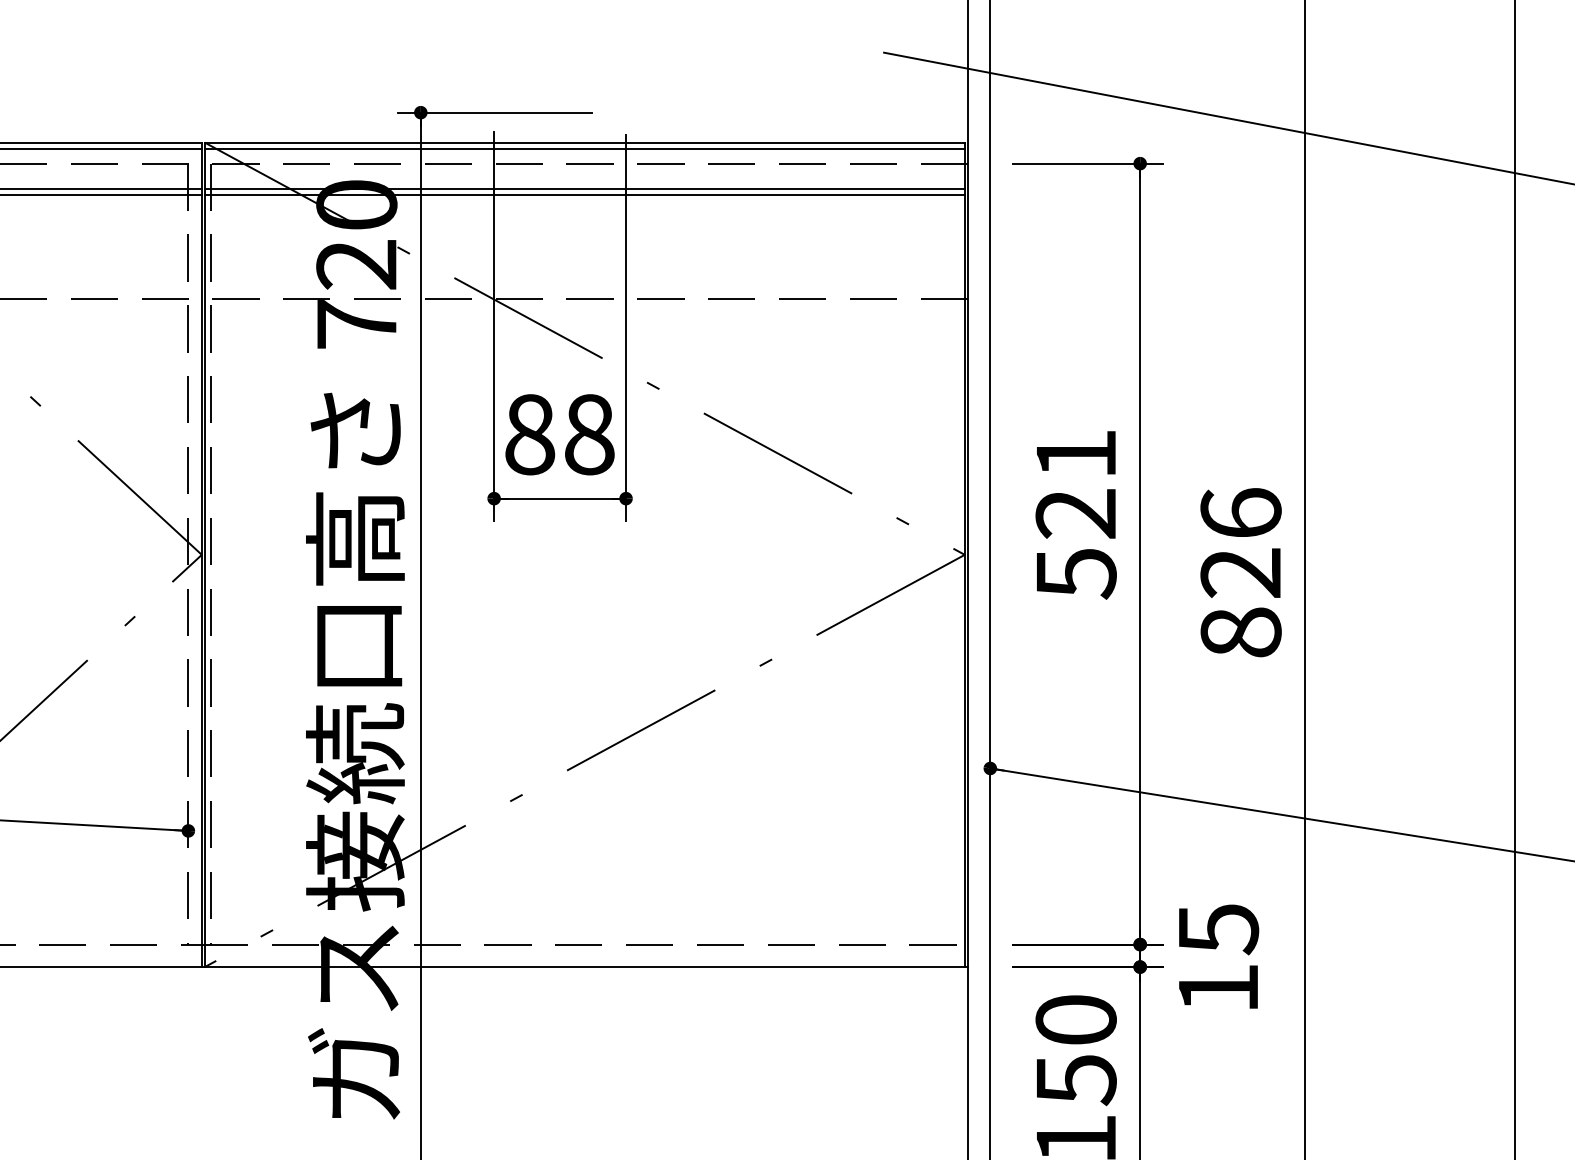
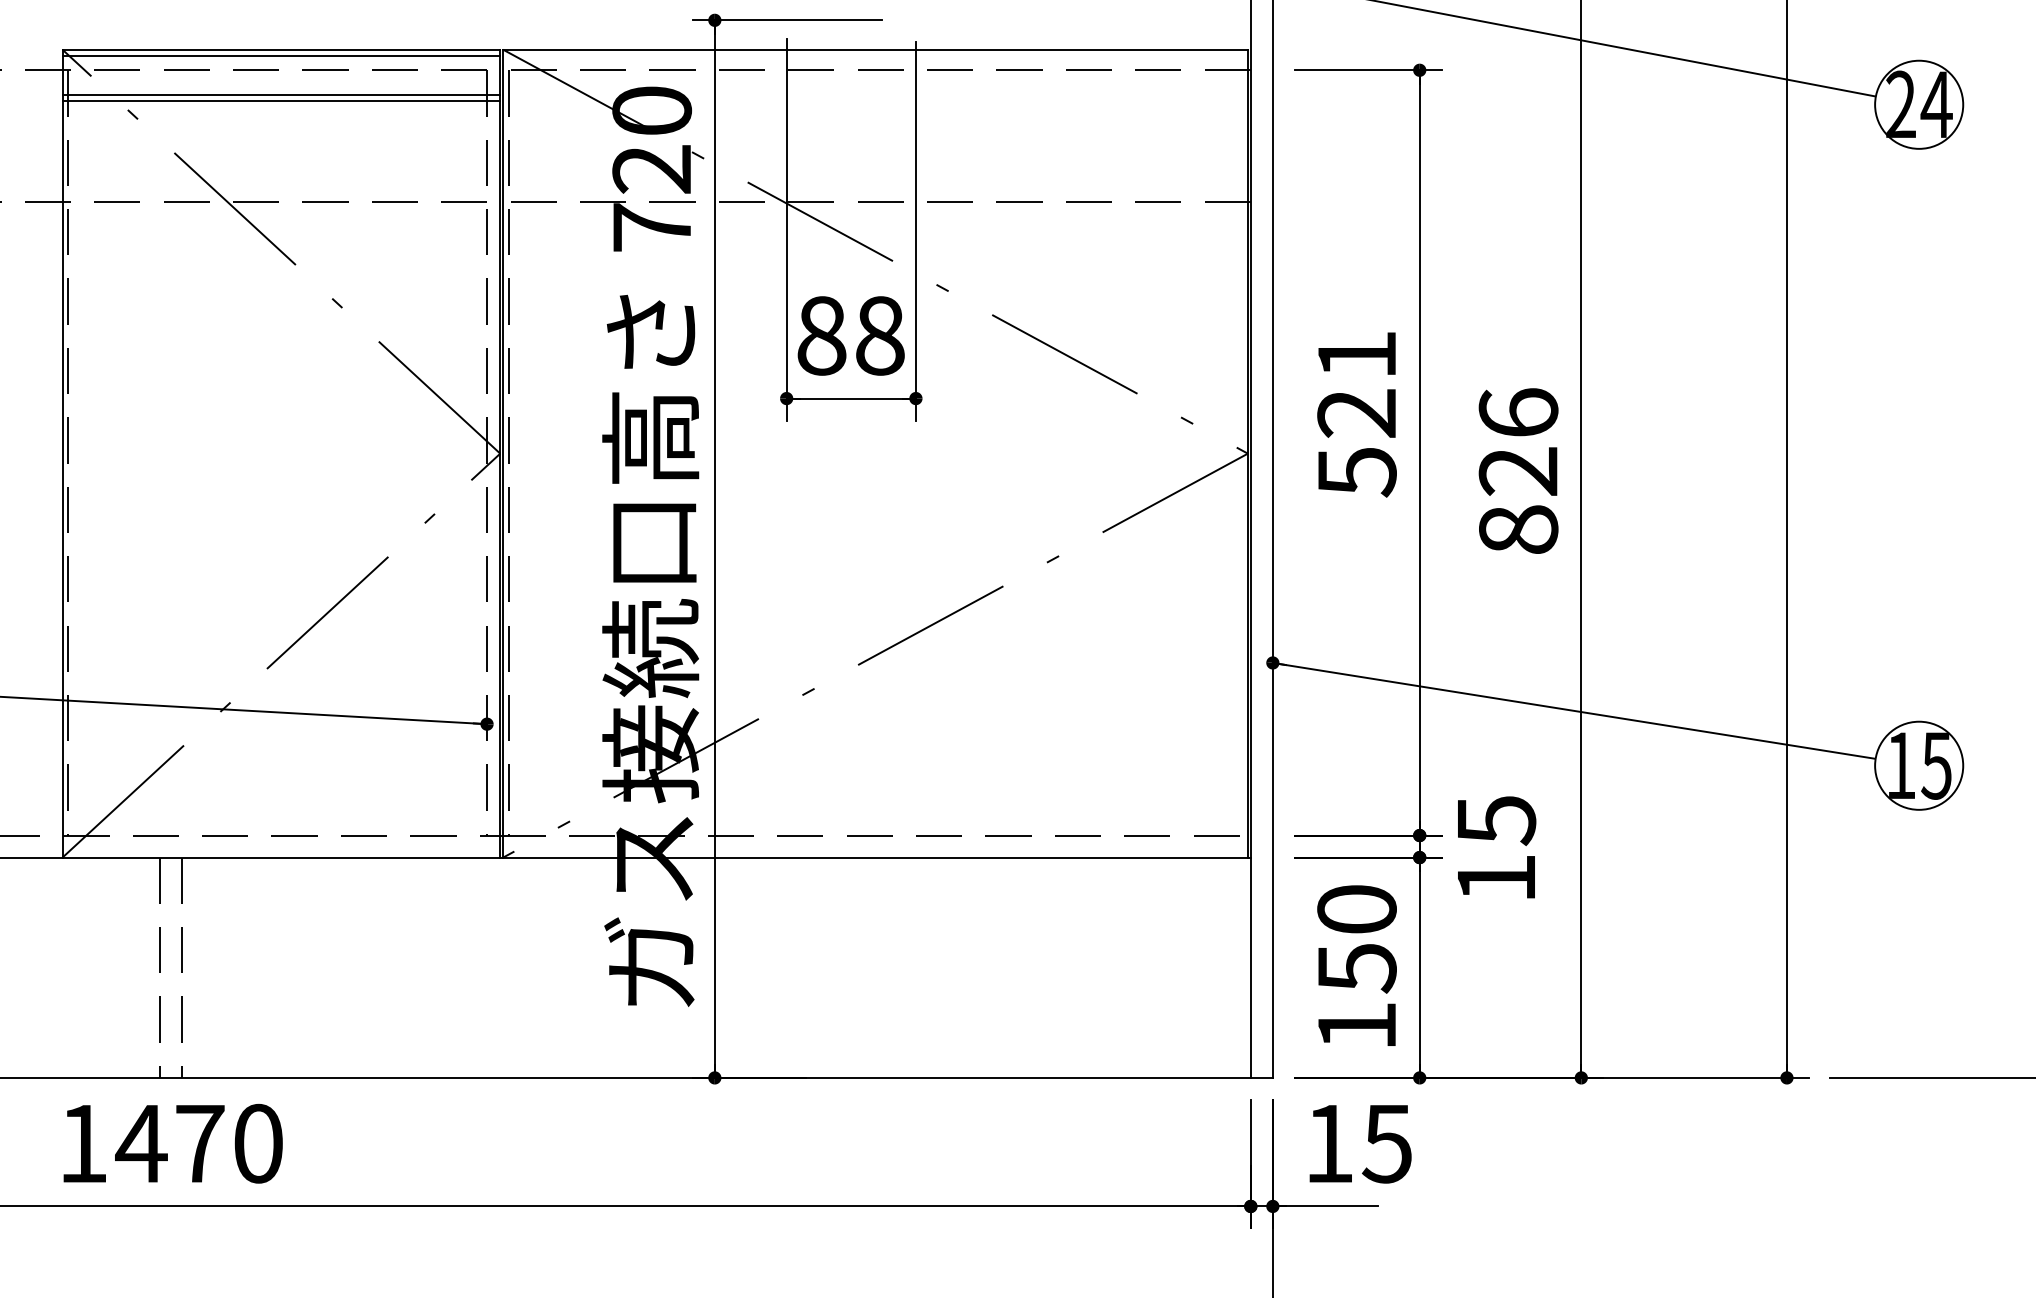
line: (584, 148) -> (875, 55), removed
line: (584, 189) -> (875, 95), removed
line: (584, 195) -> (875, 101), removed

